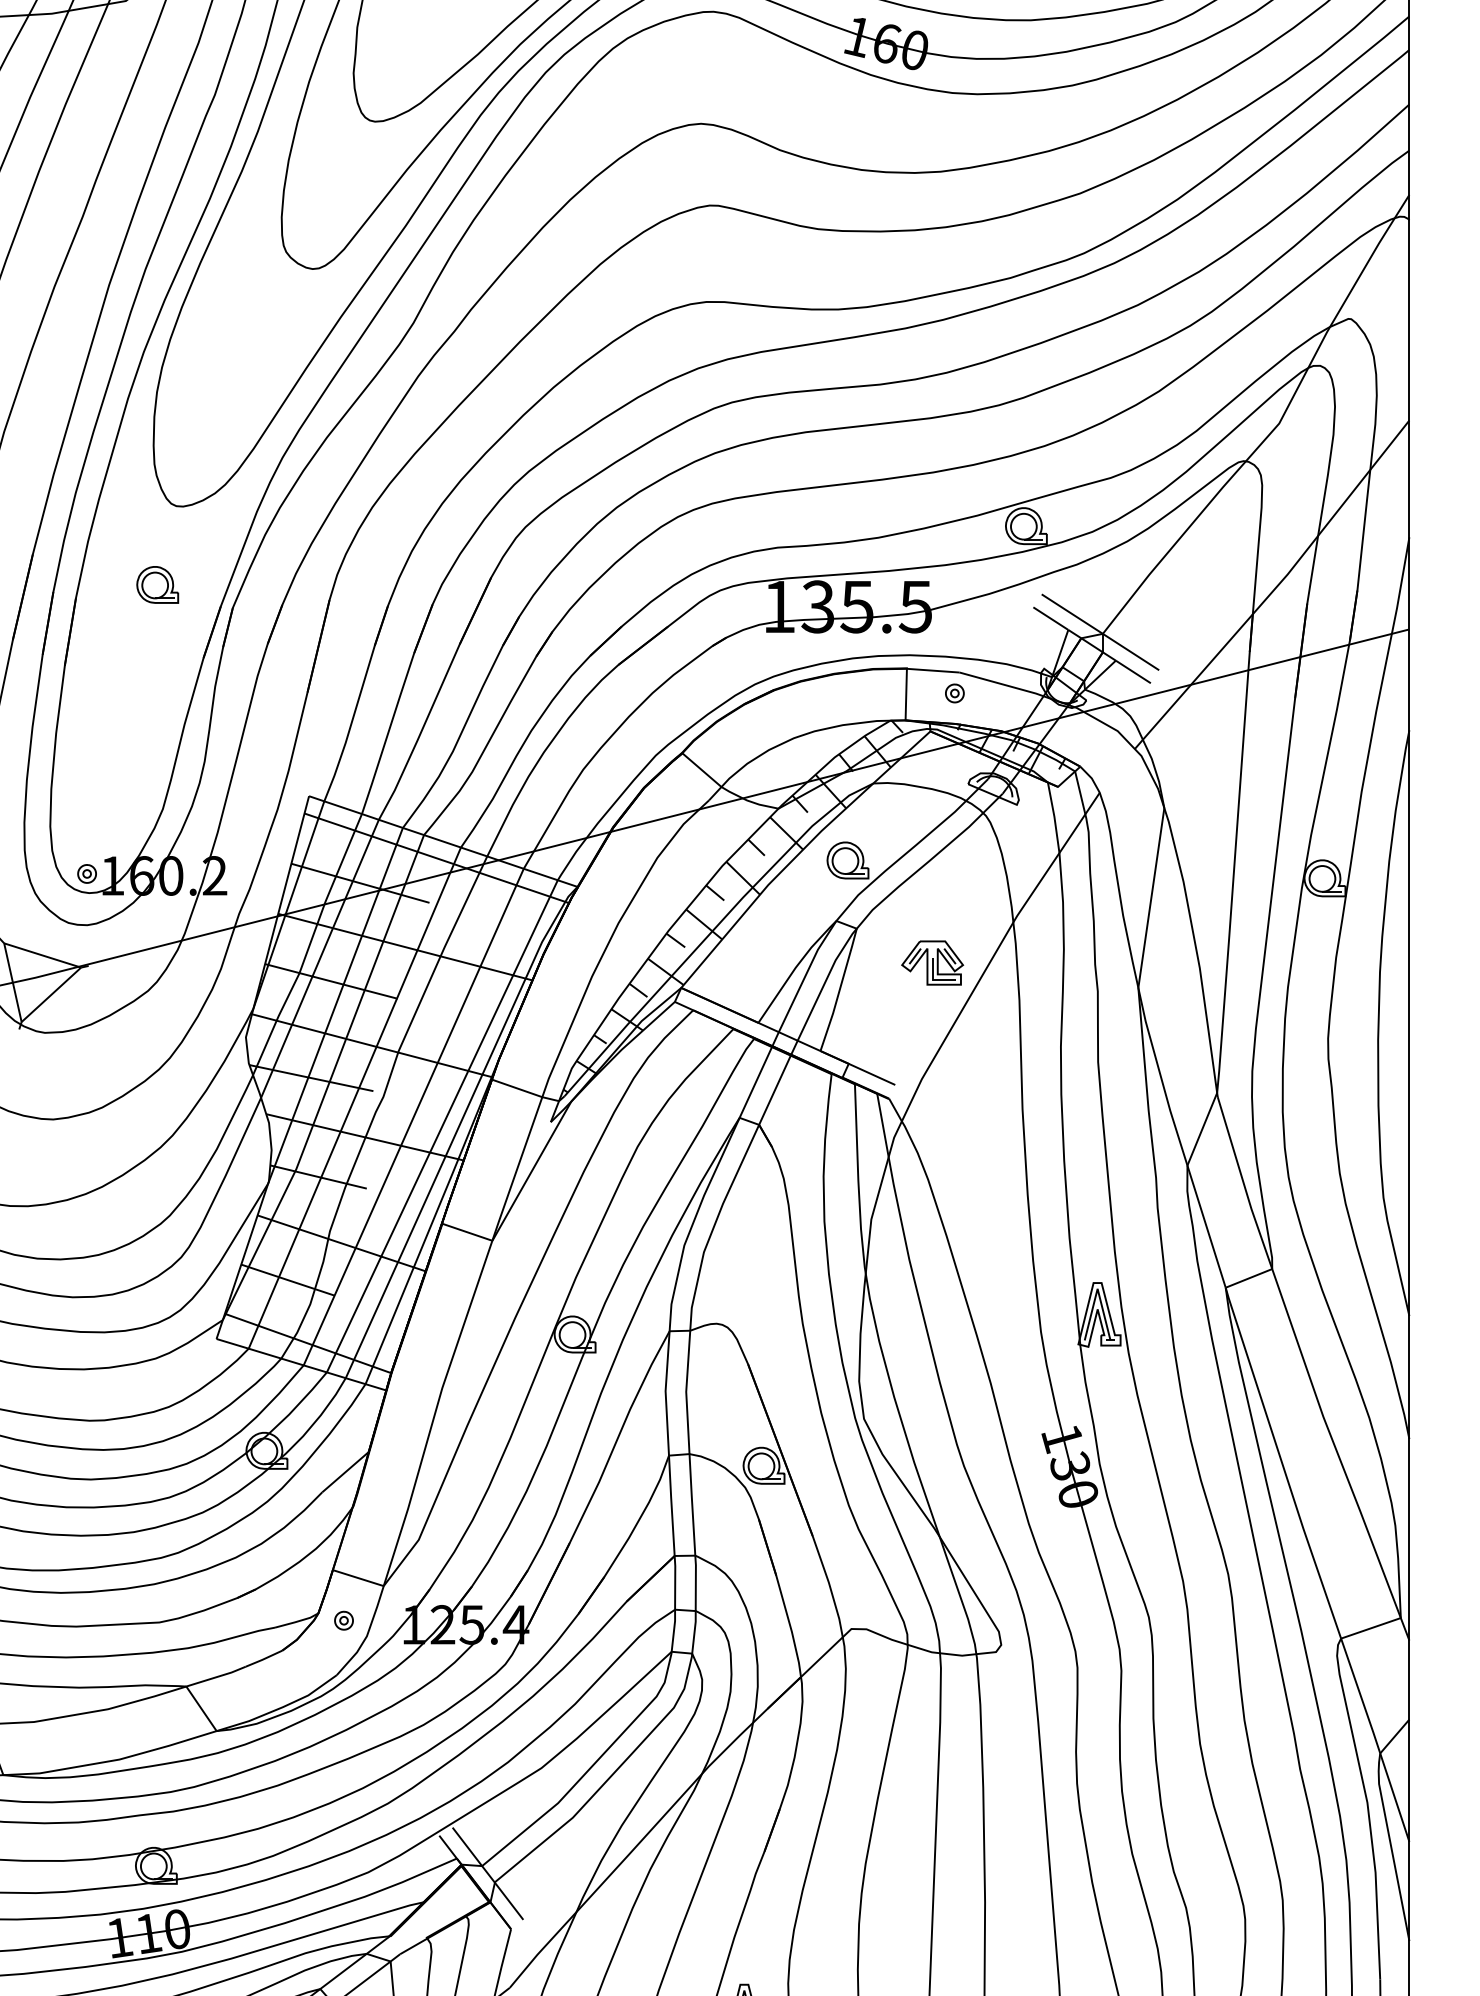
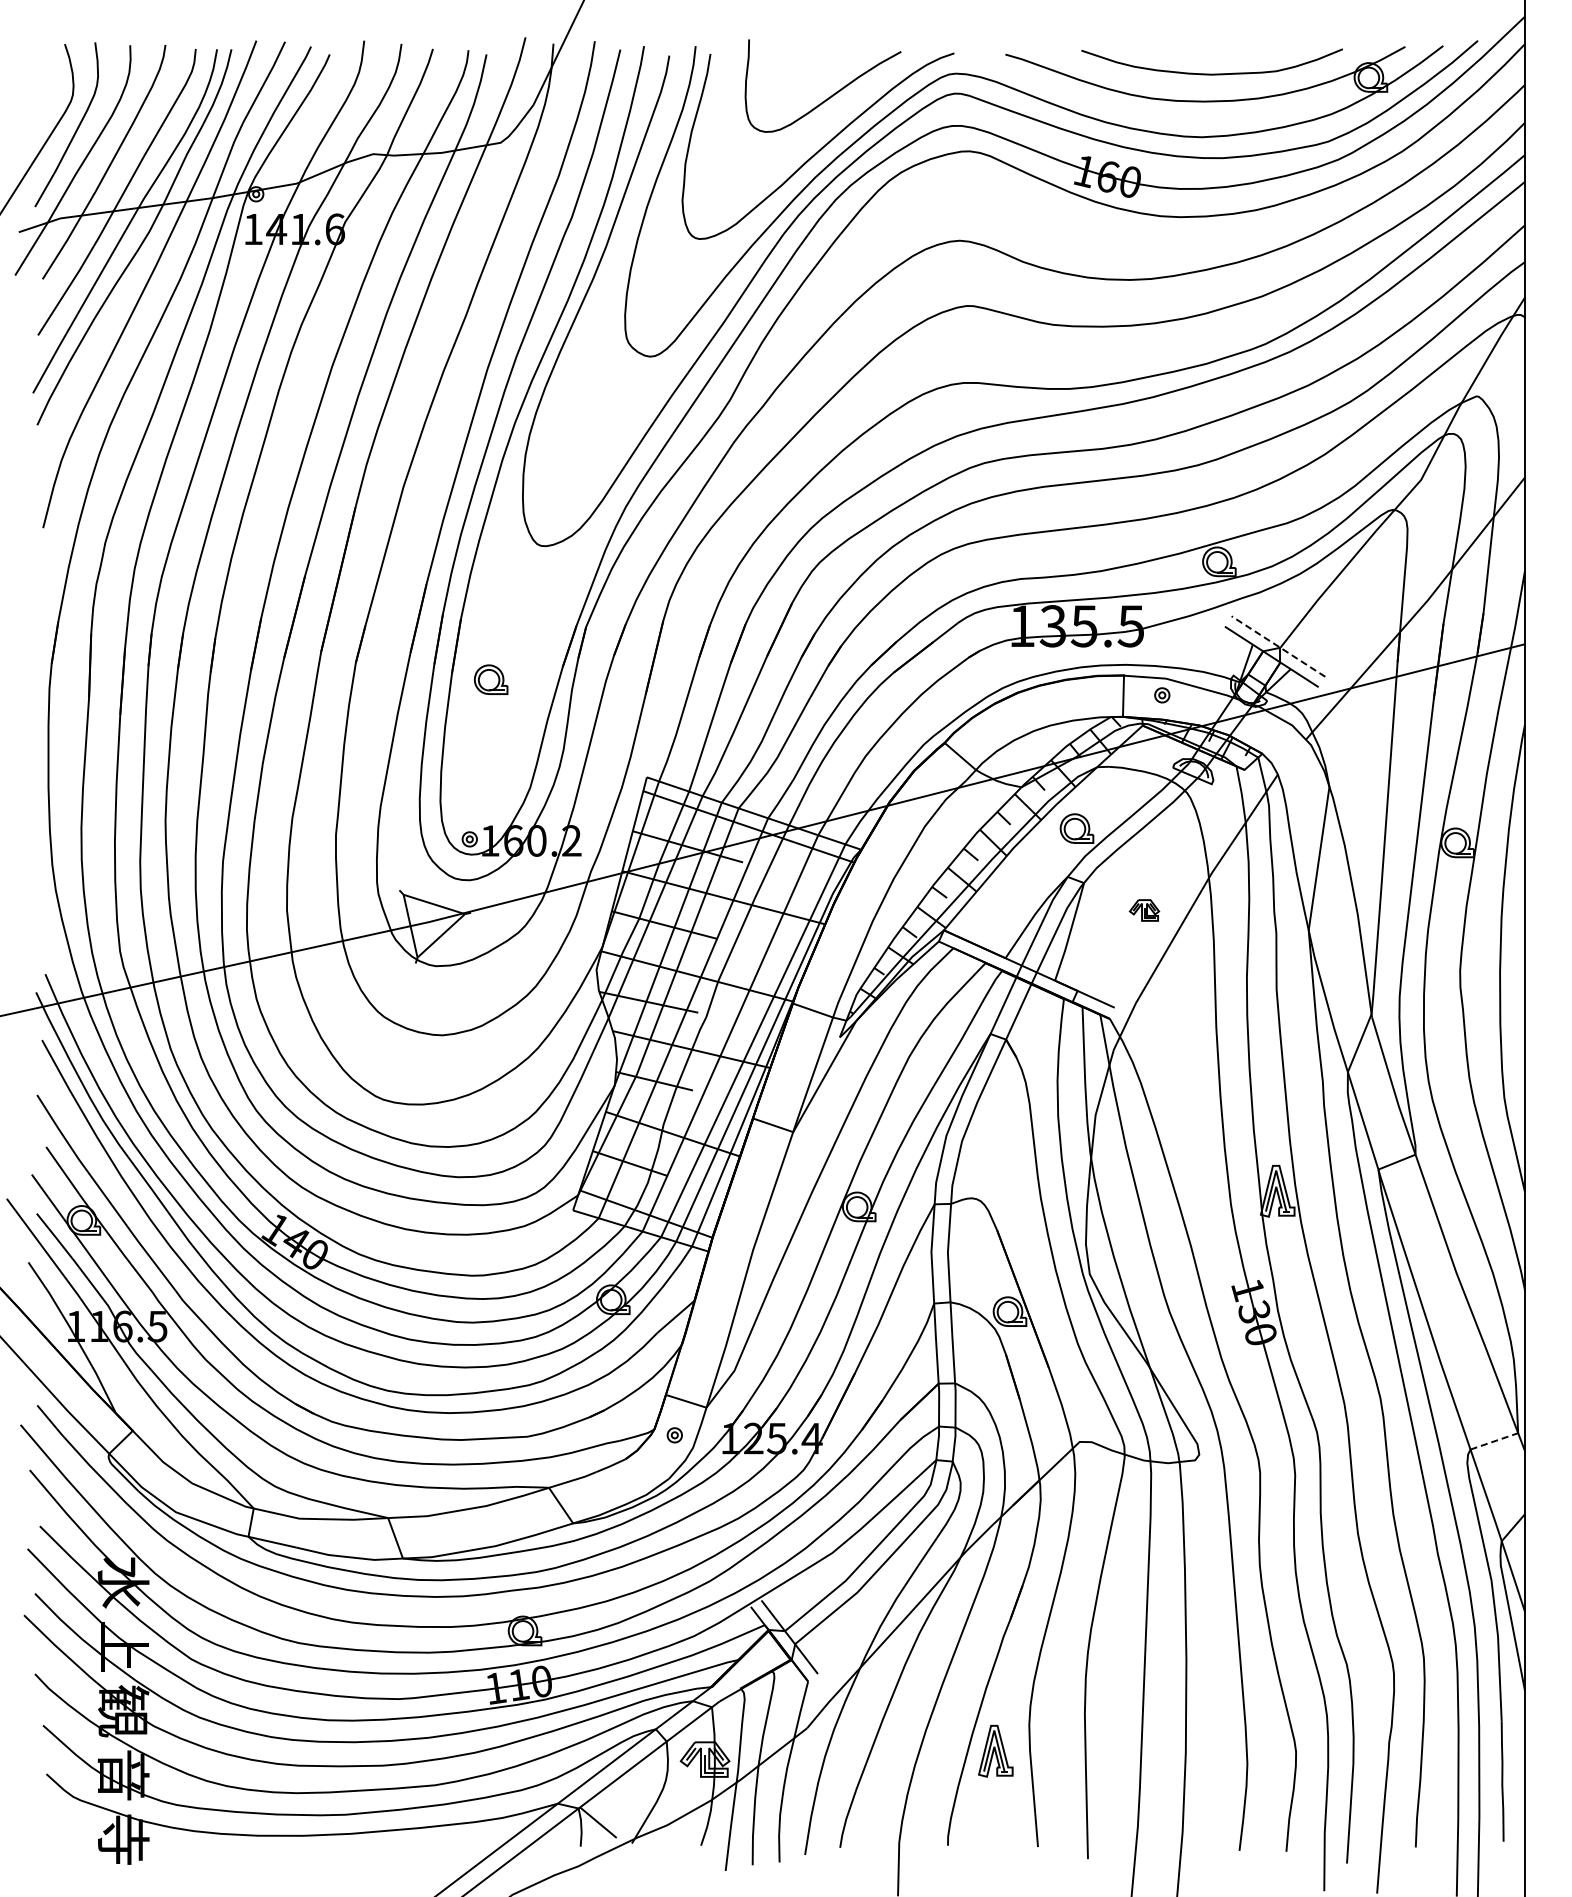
part: (156, 584) -> (490, 679), moved
line: (1100, 632) -> (1278, 646), solid -> dashed
part: (932, 963) -> (1144, 910), size x0.6
line: (1371, 1628) -> (1494, 1441), solid -> dashed

